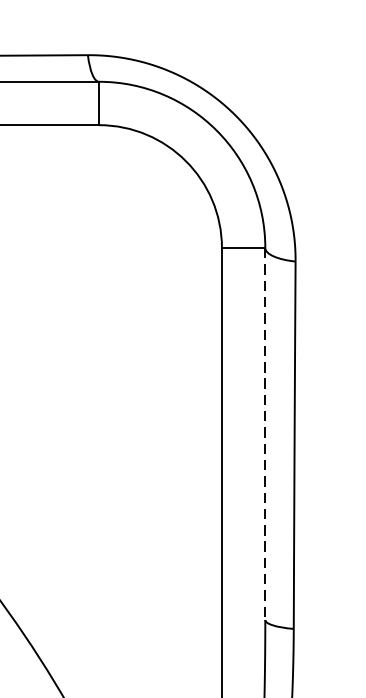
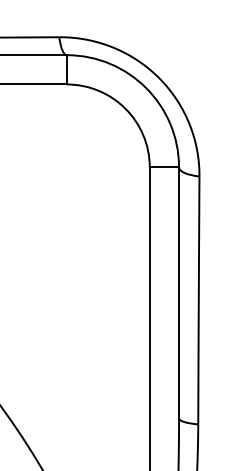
line: (265, 433) -> (179, 292), dashed -> solid

